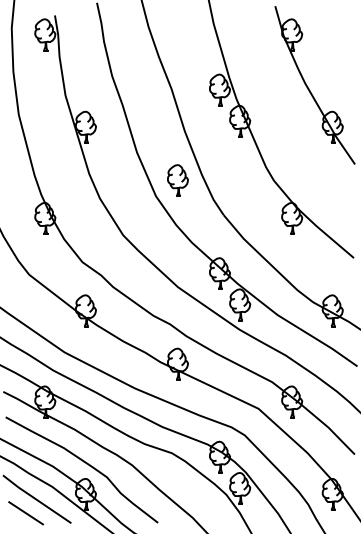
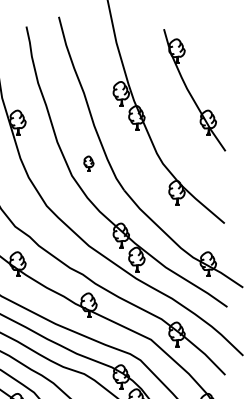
part: (177, 180) -> (88, 163), size x0.6

